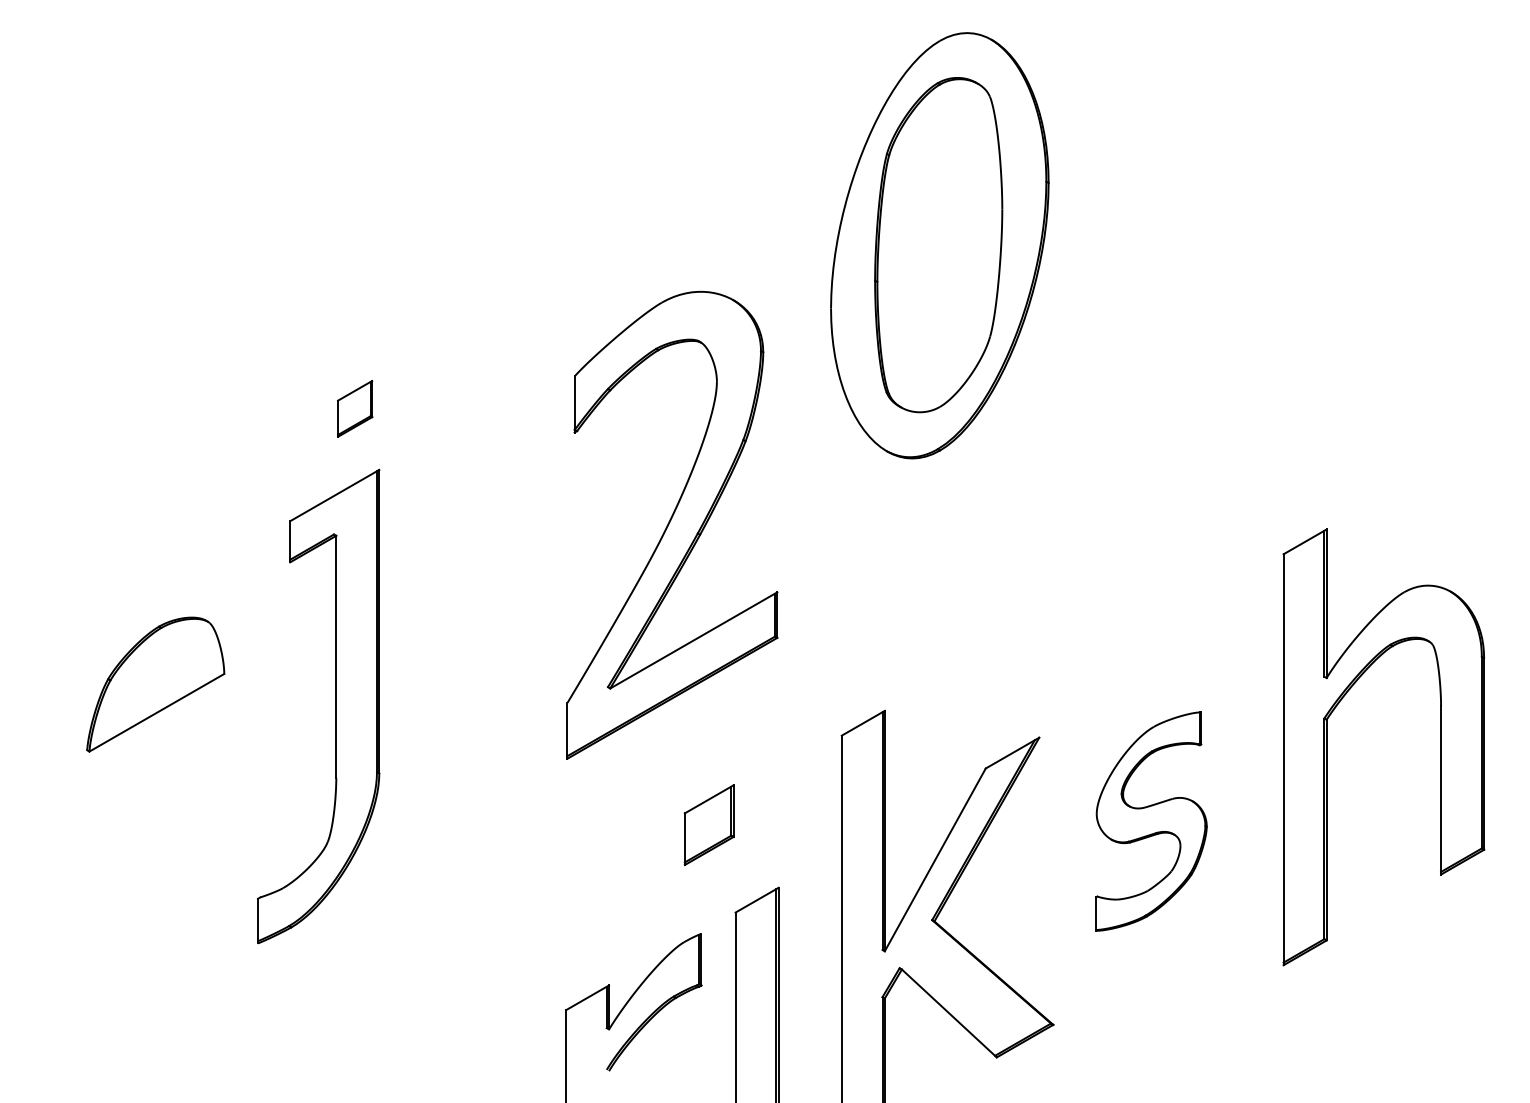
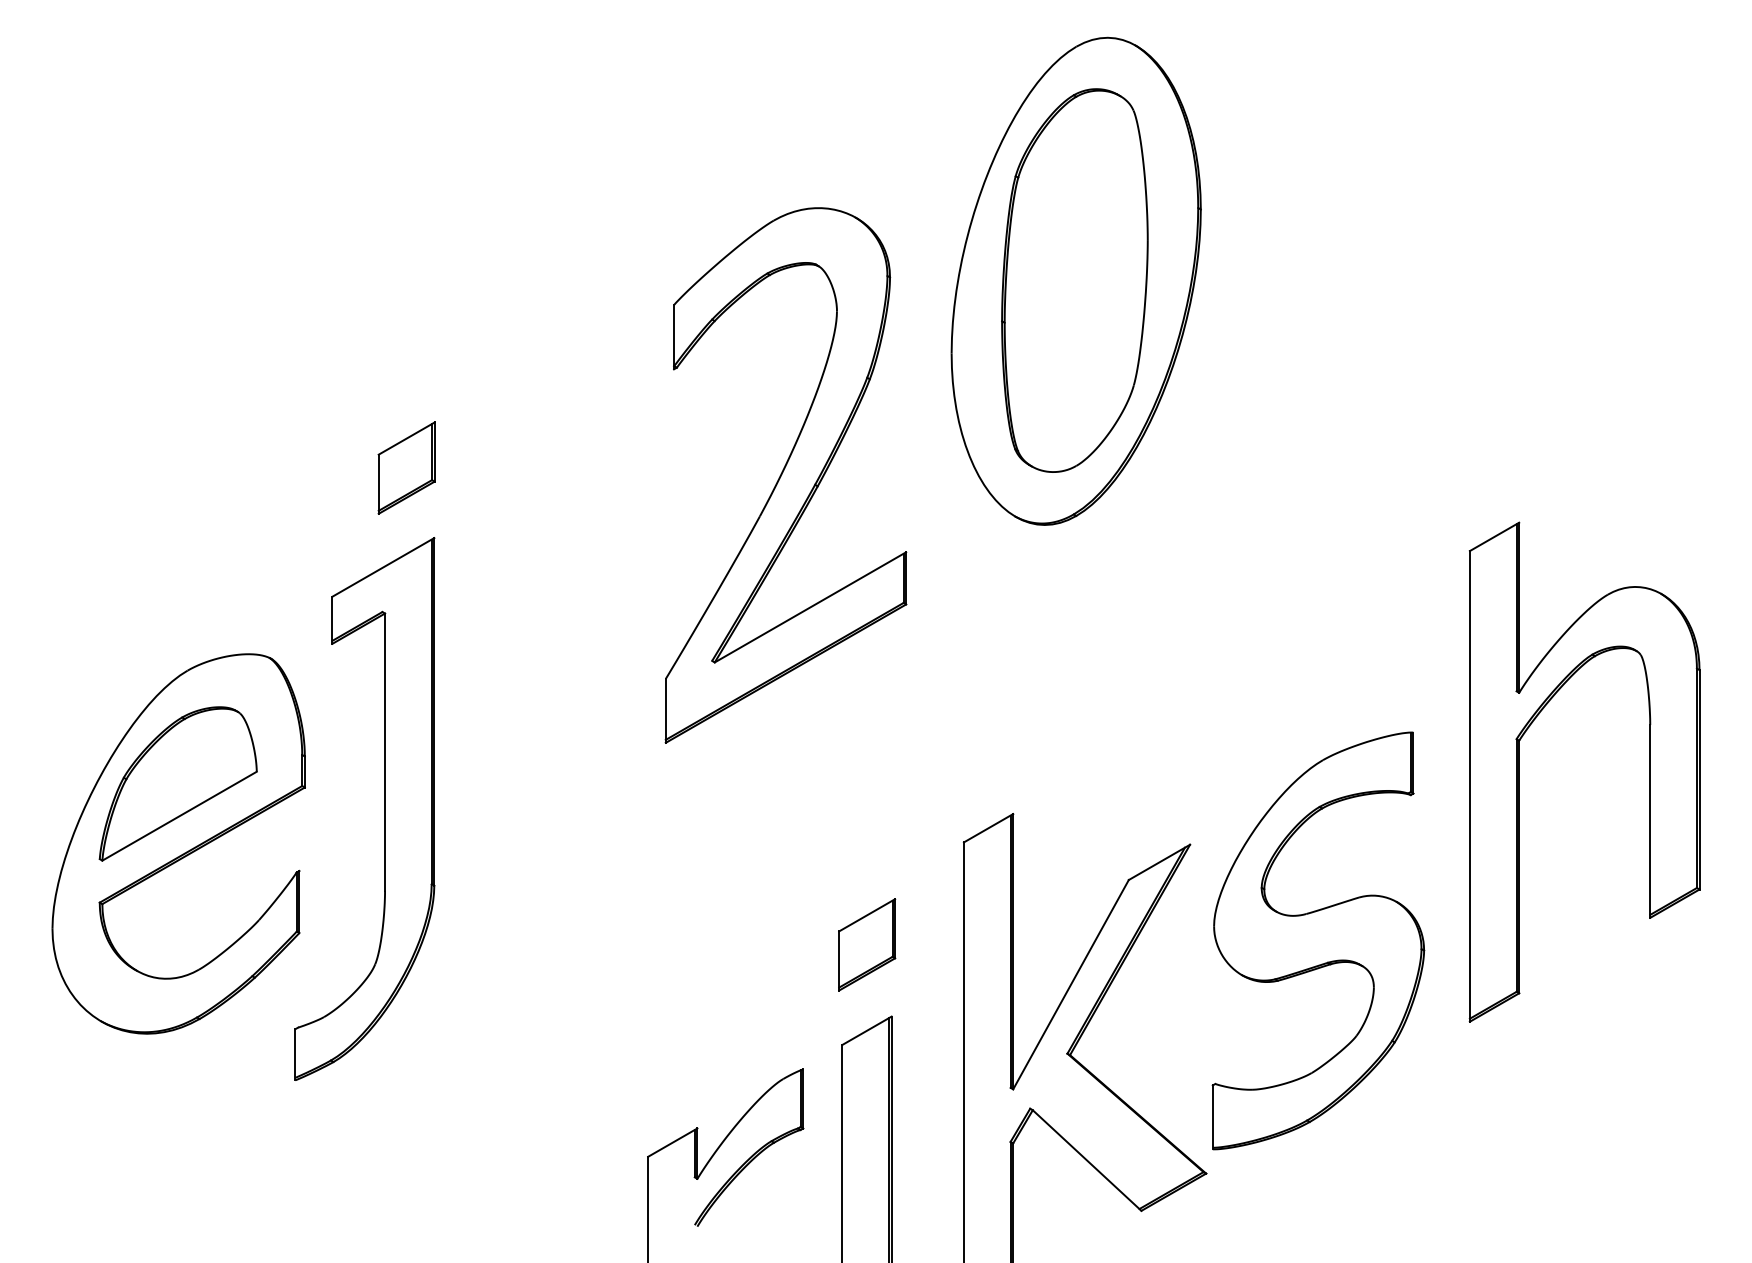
part: (354, 408) -> (405, 467), size x1.43
part: (672, 525) -> (786, 475), moved
part: (156, 736) -> (179, 843), added
part: (1327, 747) -> (1520, 772), moved
part: (1151, 821) -> (1318, 940), size x1.67
part: (708, 825) -> (866, 945), moved

